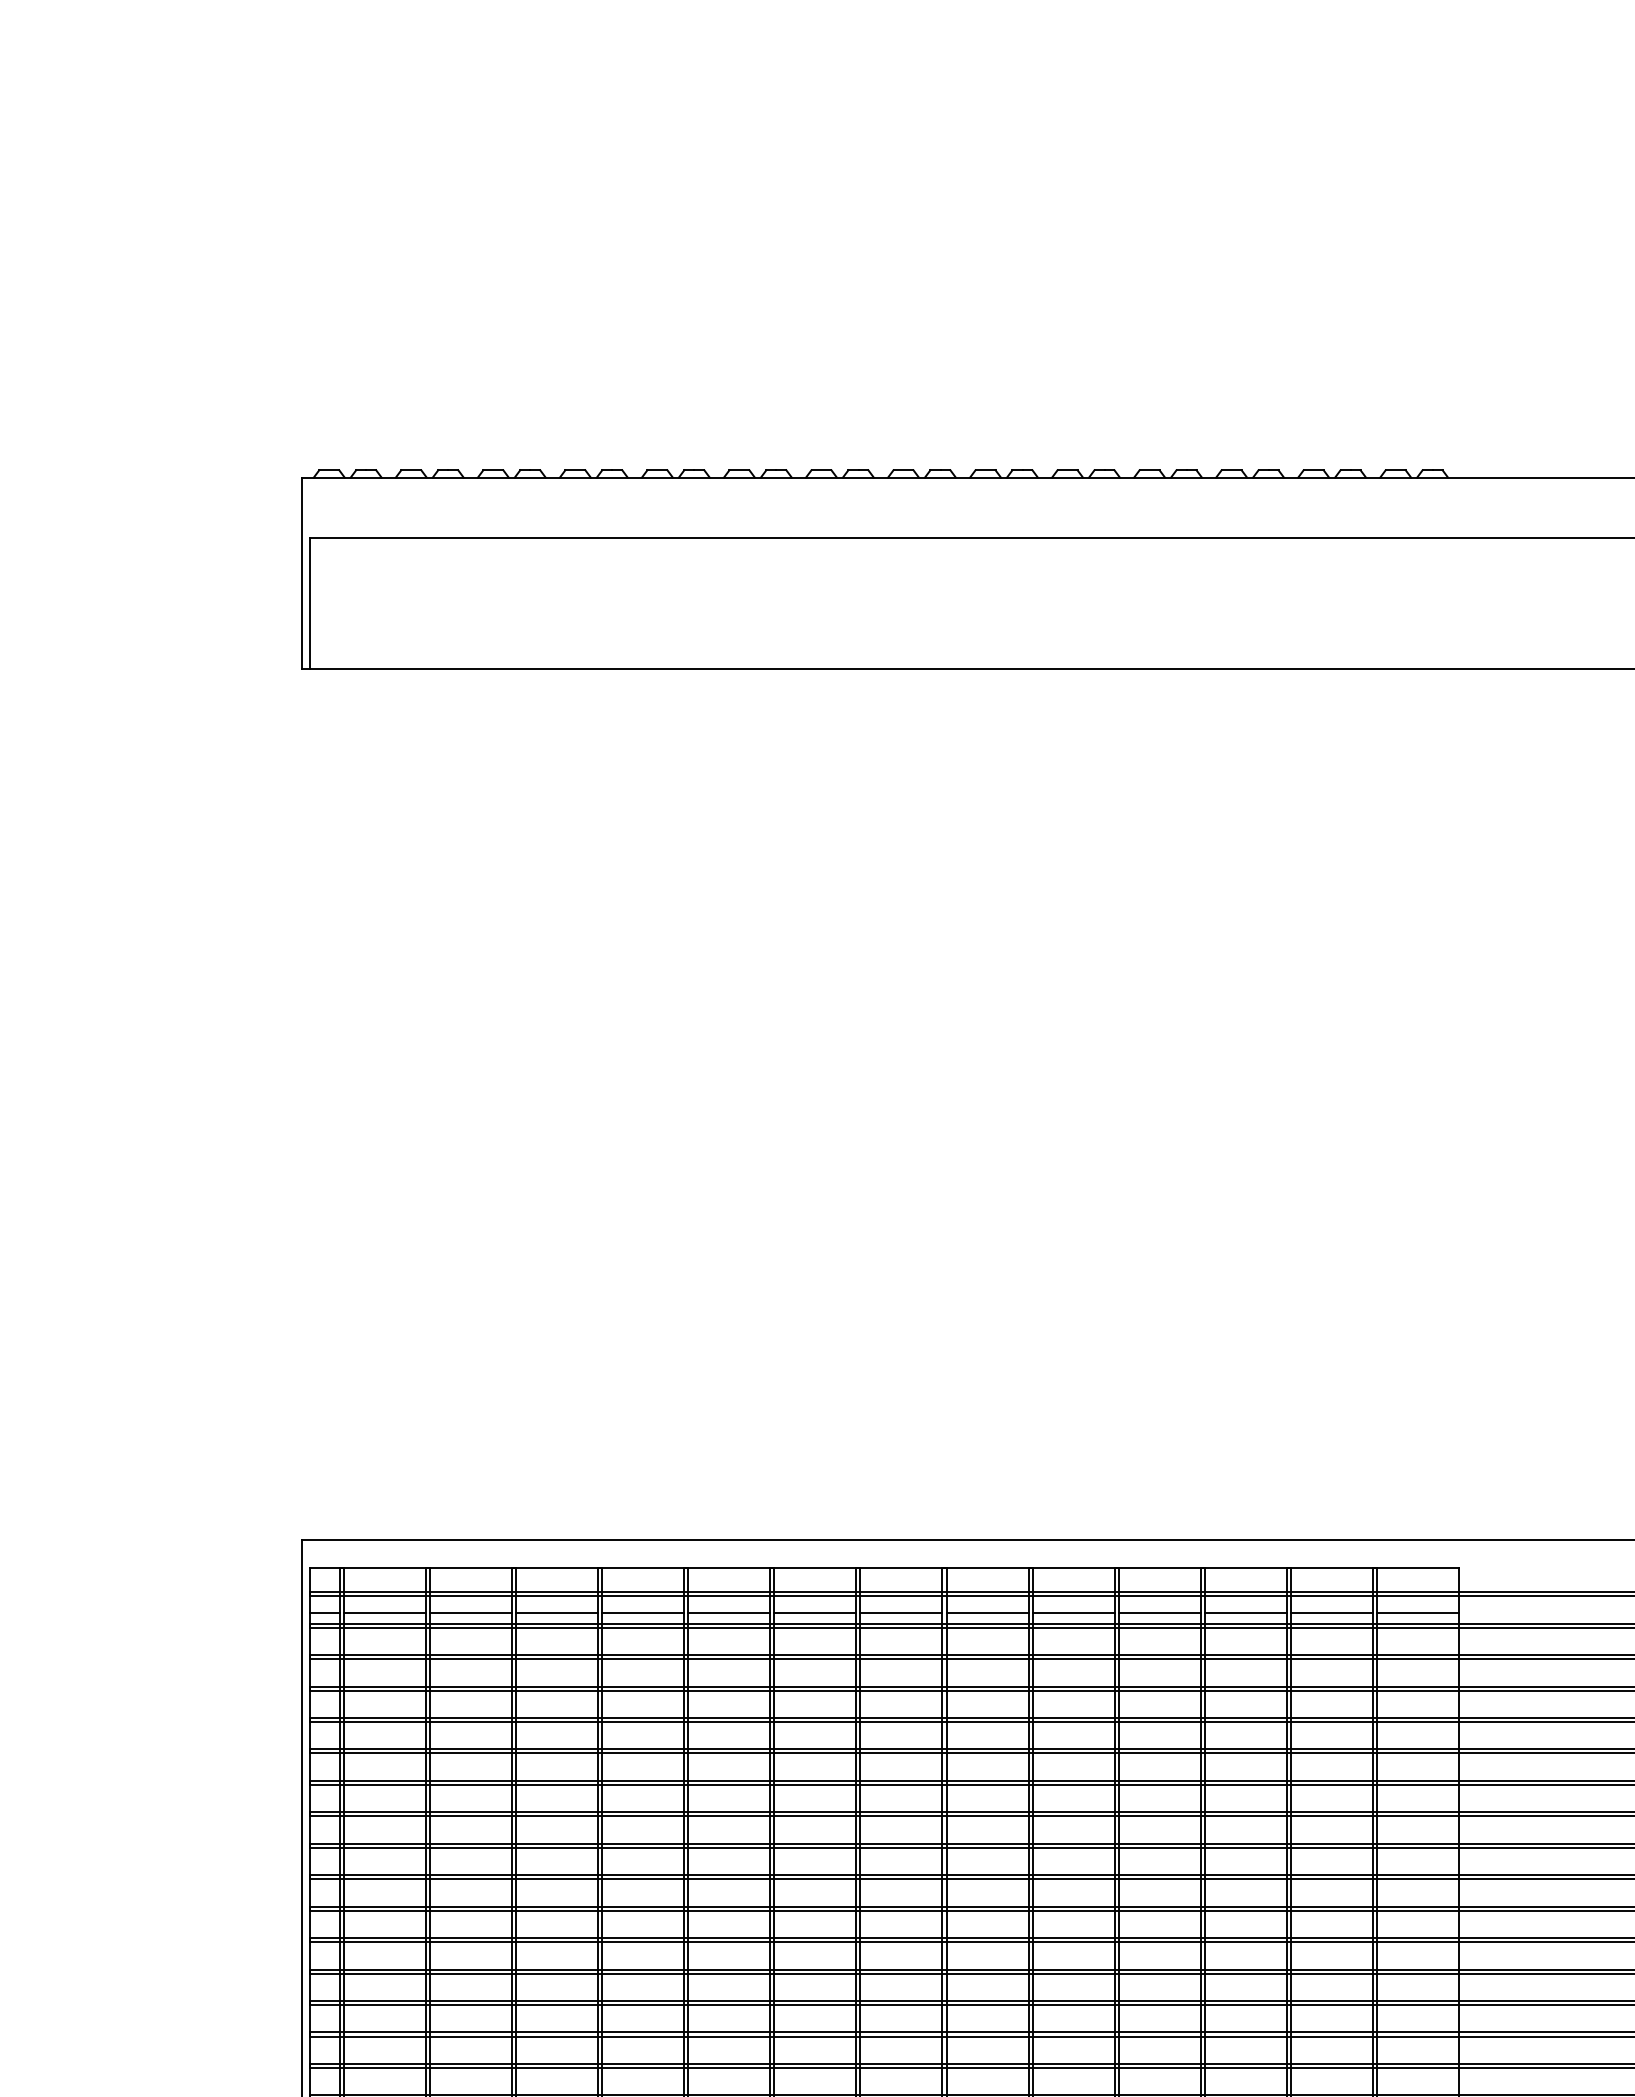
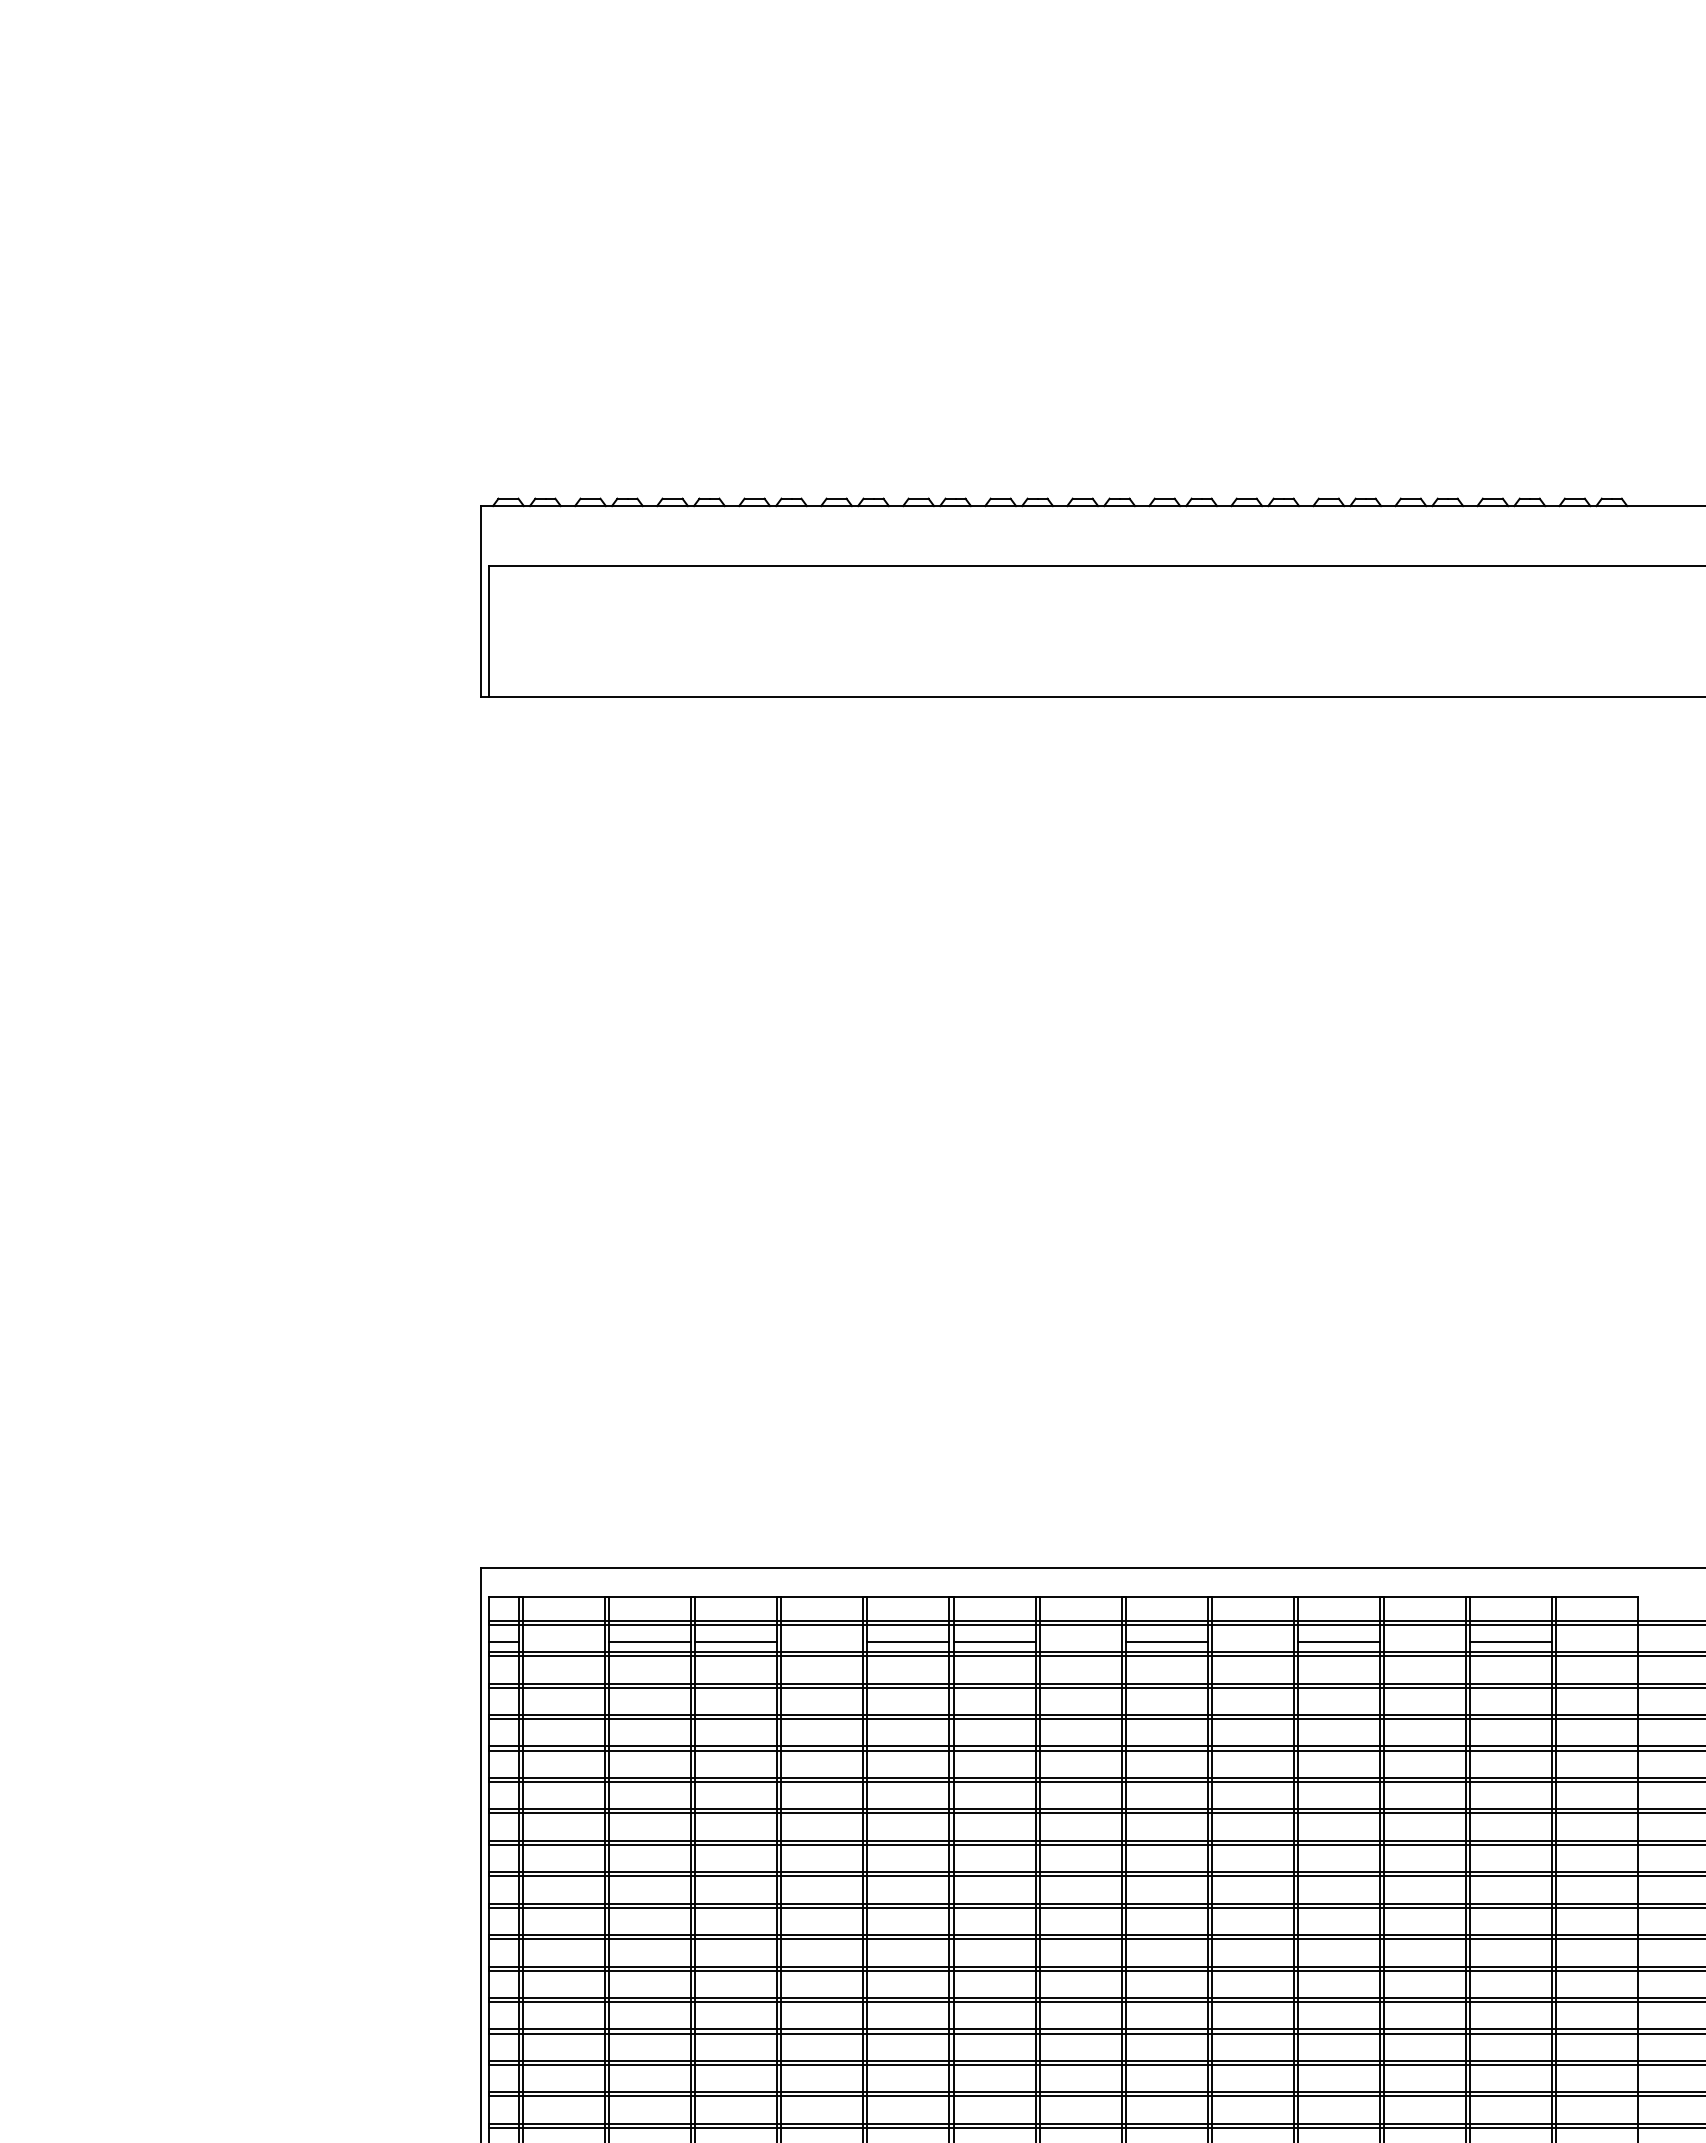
line: (384, 1613) -> (563, 1641), removed
line: (643, 1613) -> (822, 1641), removed
line: (901, 1613) -> (1080, 1641), removed
line: (1073, 1613) -> (1252, 1641), removed
line: (1246, 1613) -> (1425, 1641), removed
line: (1418, 1613) -> (1597, 1641), removed

